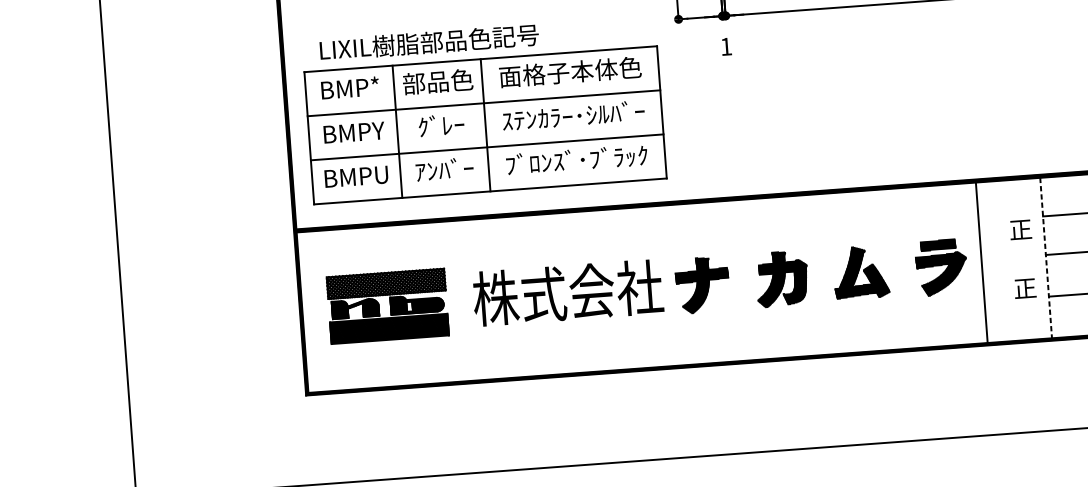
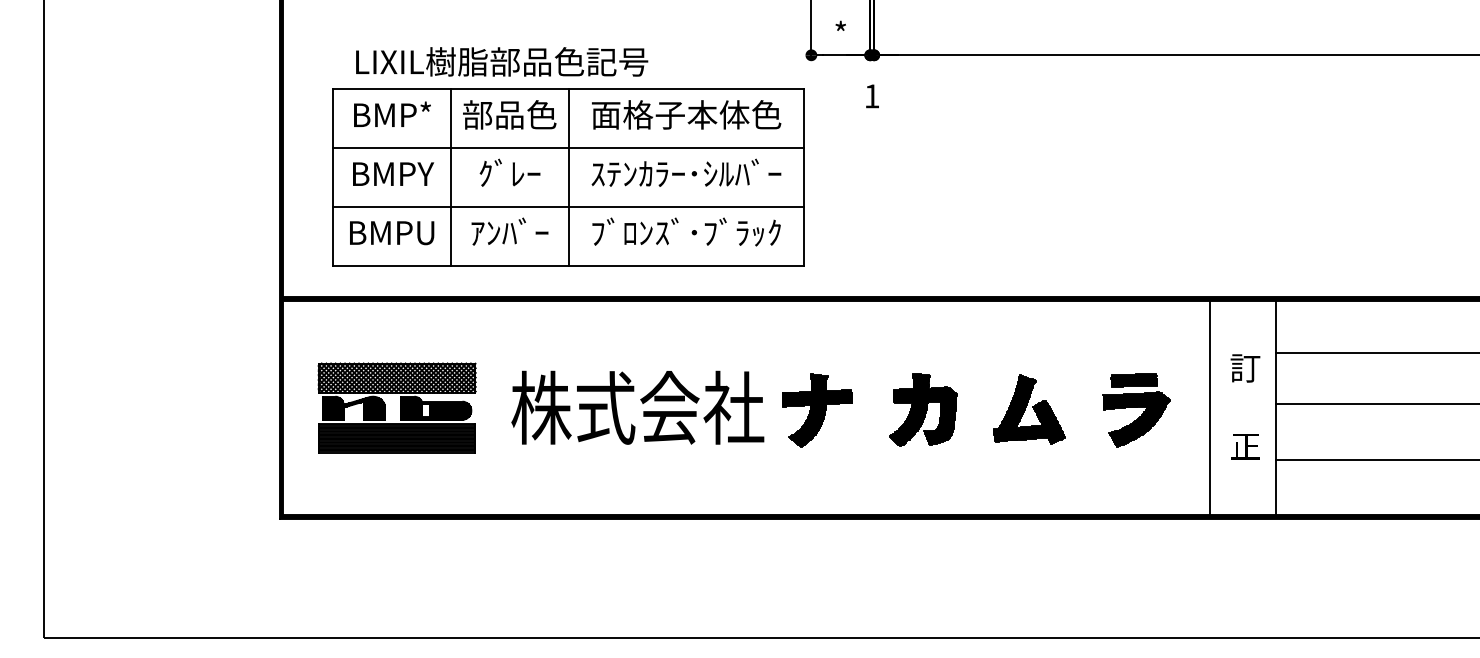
part: (484, 109) -> (568, 156), moved
text: (1020, 229) -> (1245, 368), 正 -> 訂
line: (1046, 258) -> (1276, 408), dashed -> solid
line: (981, 262) -> (1210, 408), moved

